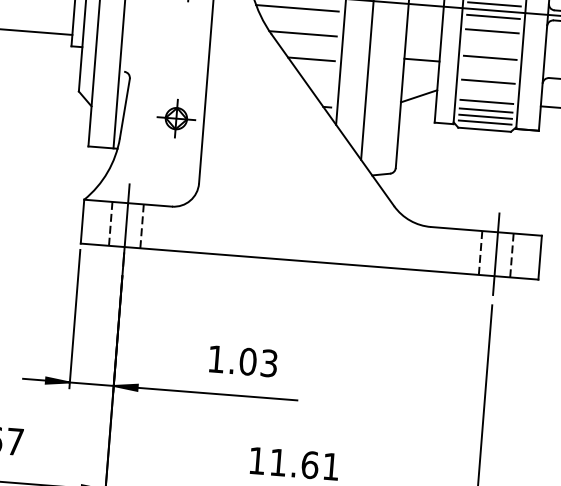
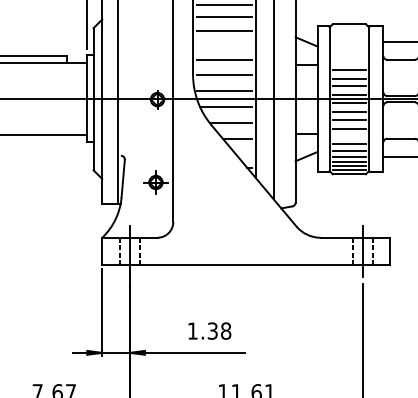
line: (490, 42) -> (348, 119), added
line: (486, 93) -> (348, 151), added
text: (258, 361) -> (219, 330), 1.03 -> 1.38

